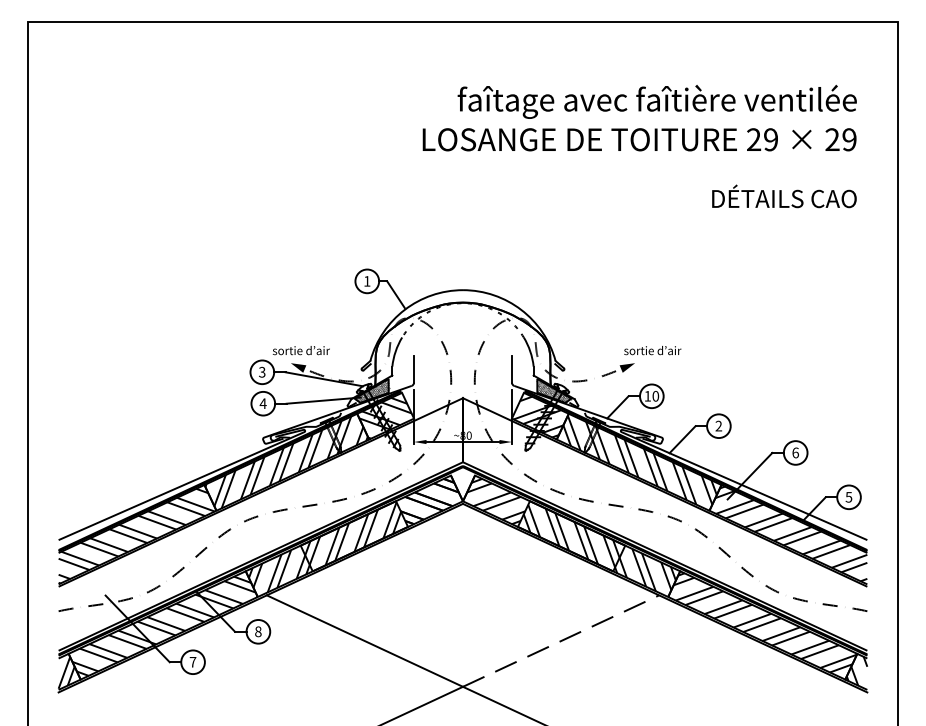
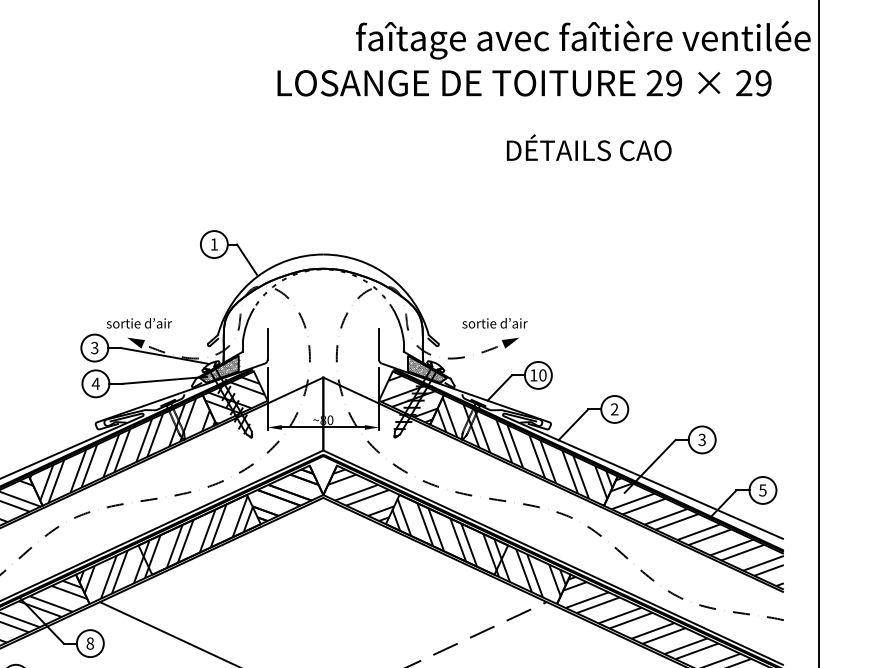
text: (656, 101) -> (582, 39), moved
text: (784, 196) -> (589, 147), moved
text: (652, 350) -> (494, 323), moved
text: (795, 452) -> (702, 439), 6 -> 3

